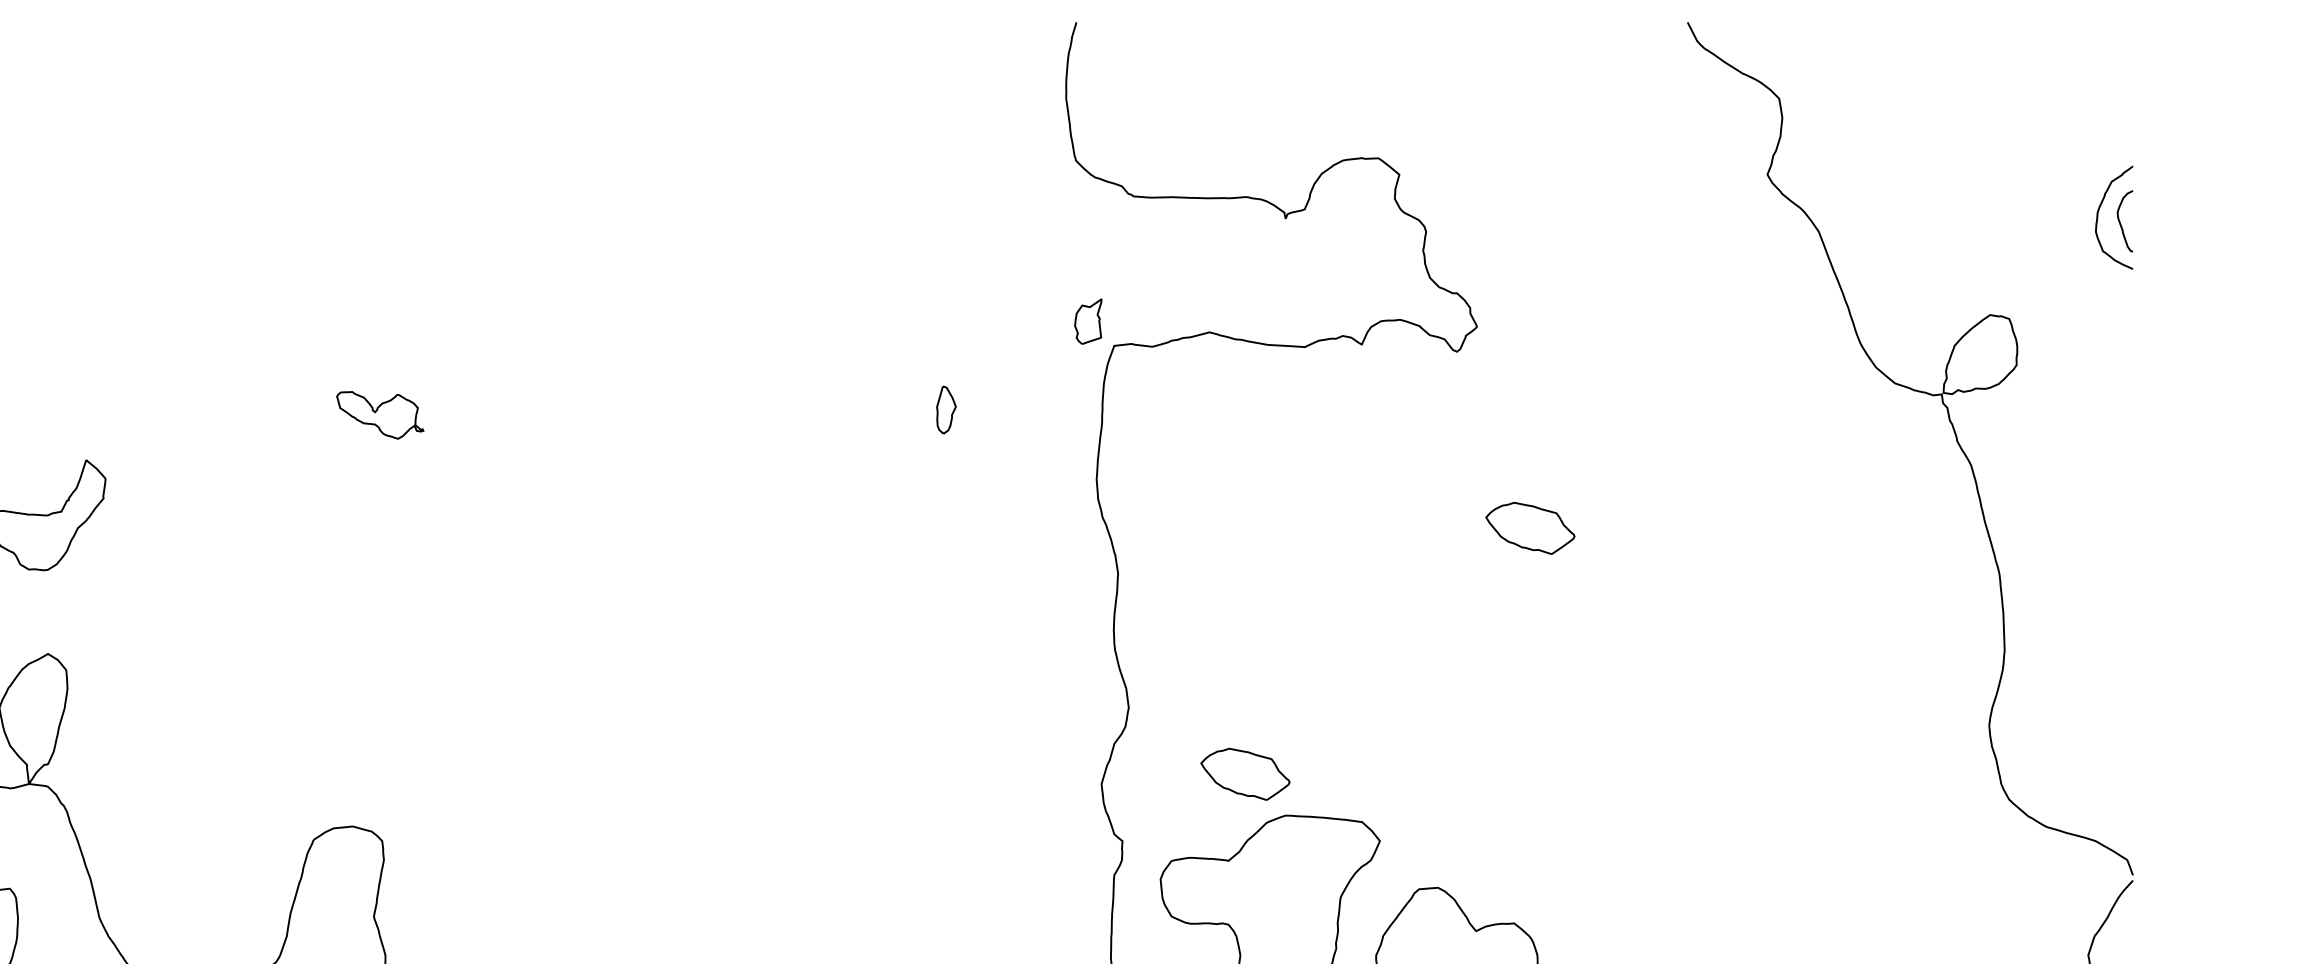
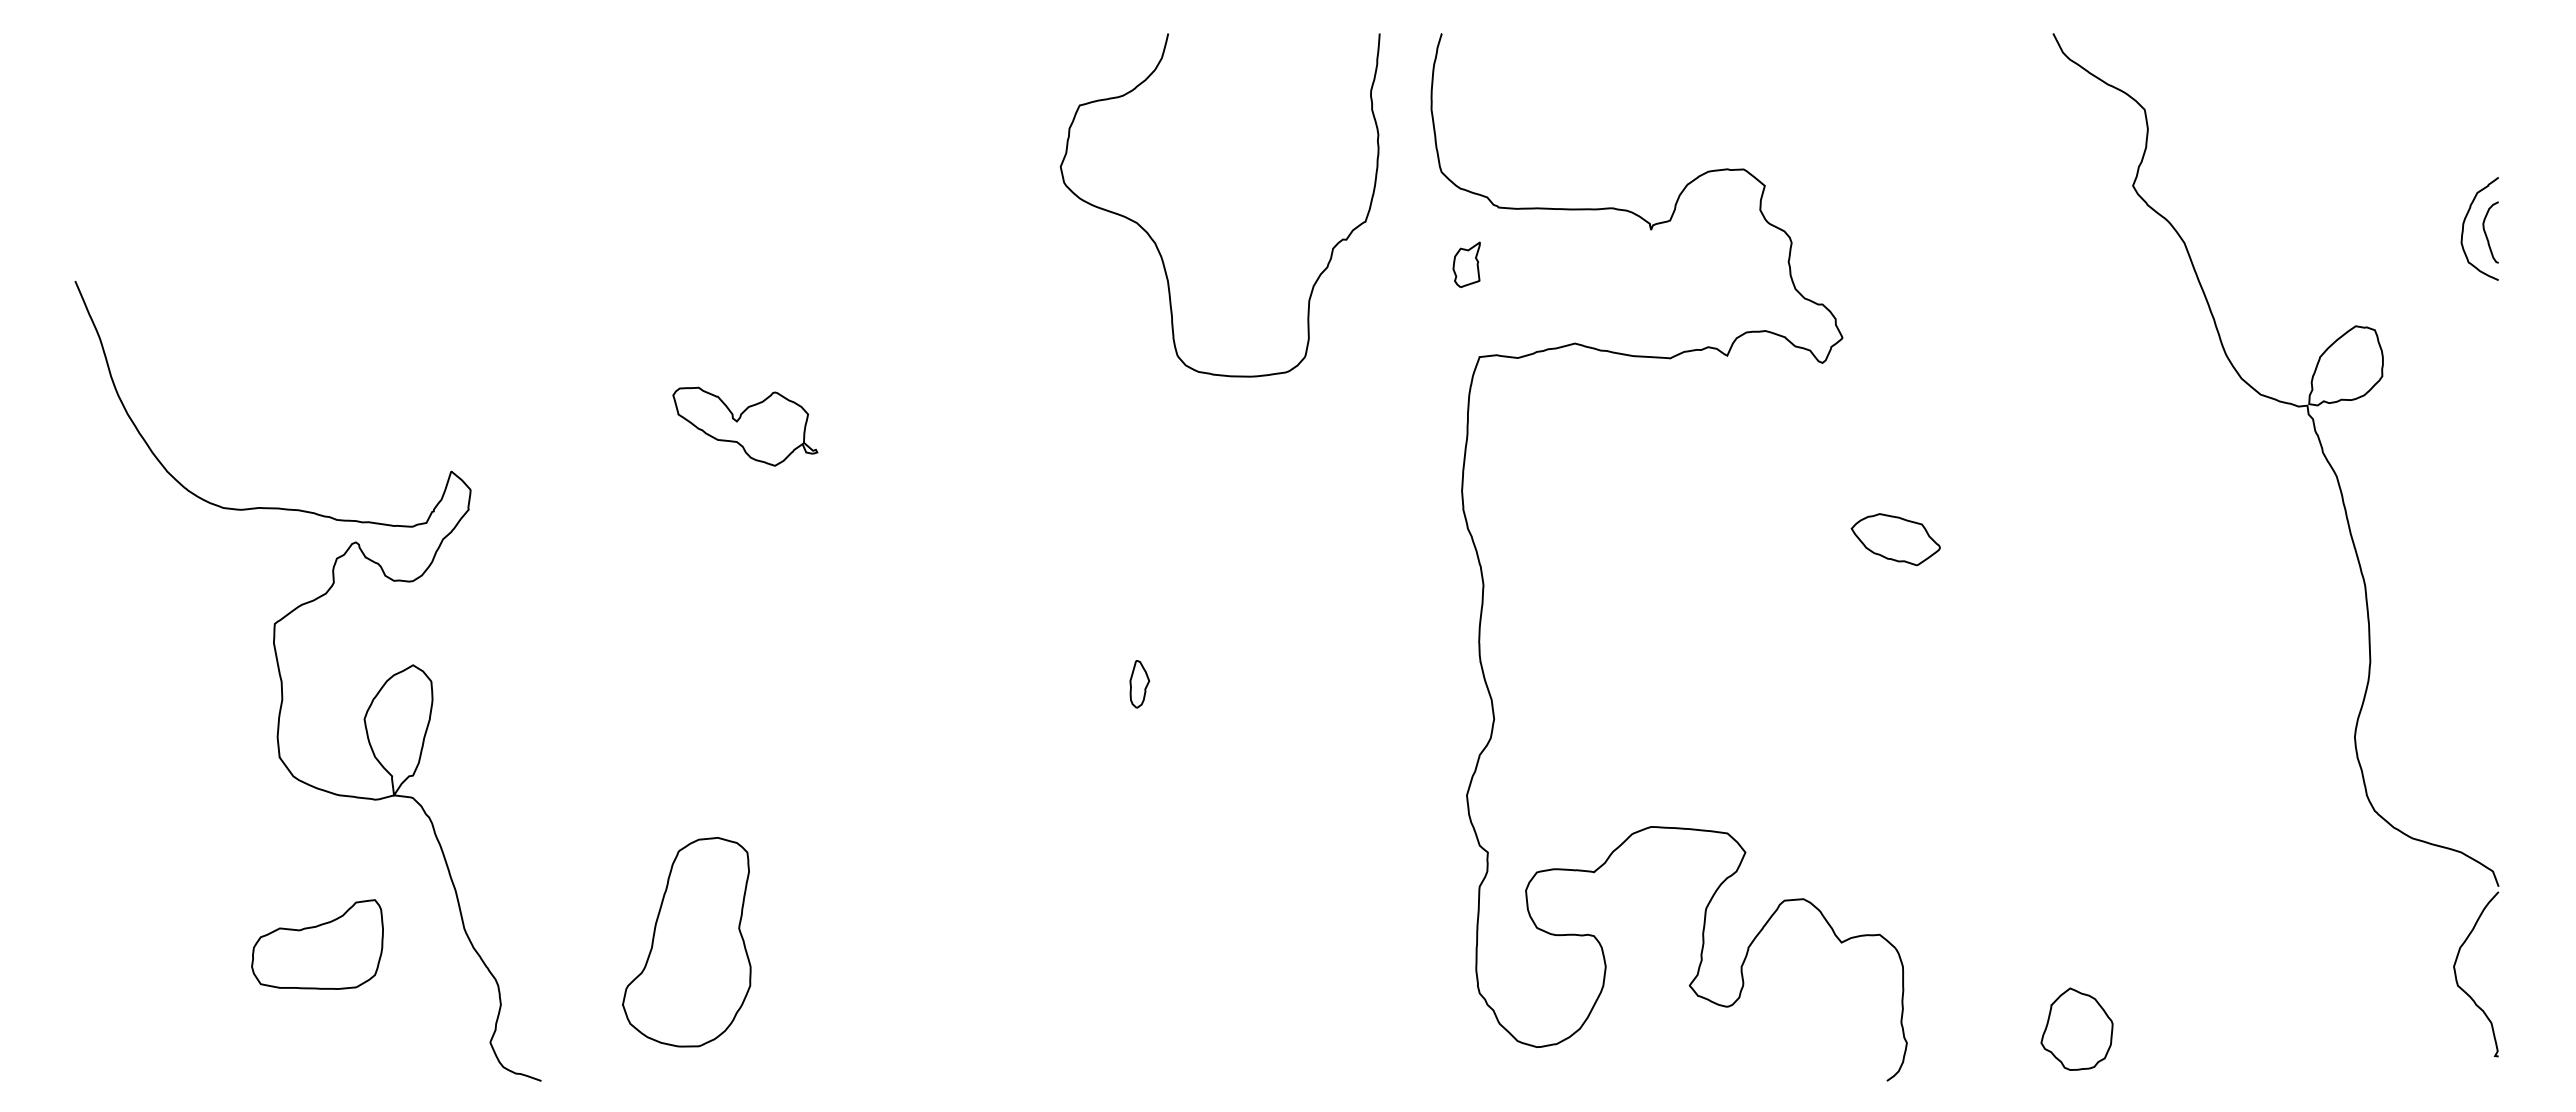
curve: (791, 232) -> (1156, 243), added
part: (1088, 321) -> (1466, 264), moved
part: (946, 410) -> (1139, 684), moved
part: (380, 415) -> (745, 426), size x1.67
part: (1245, 774) -> (1610, 785), removed

